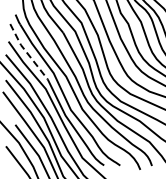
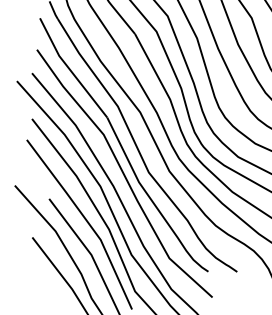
line: (27, 52) -> (70, 69), dashed -> solid

